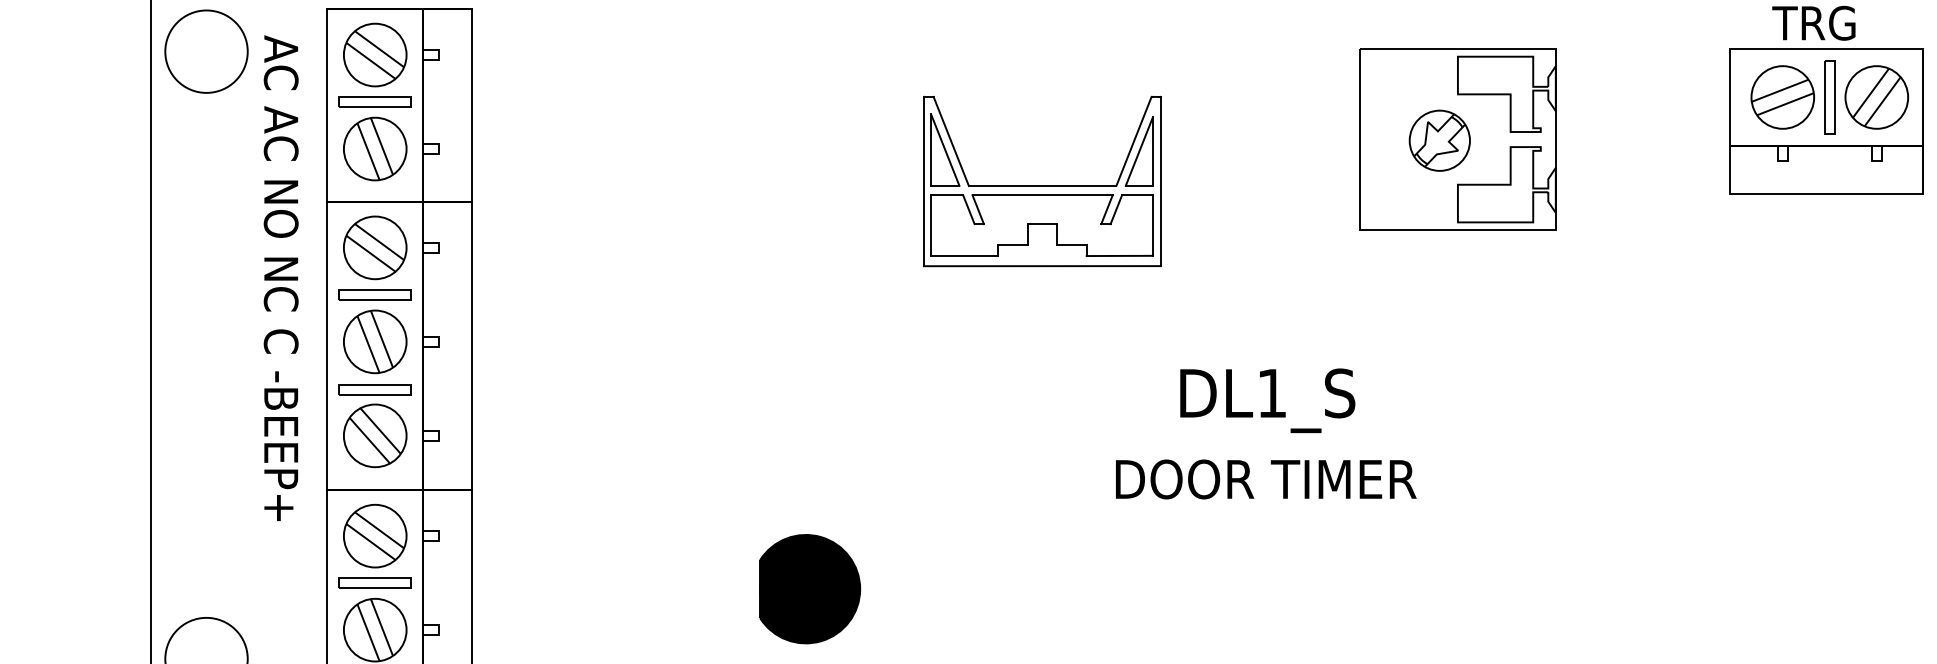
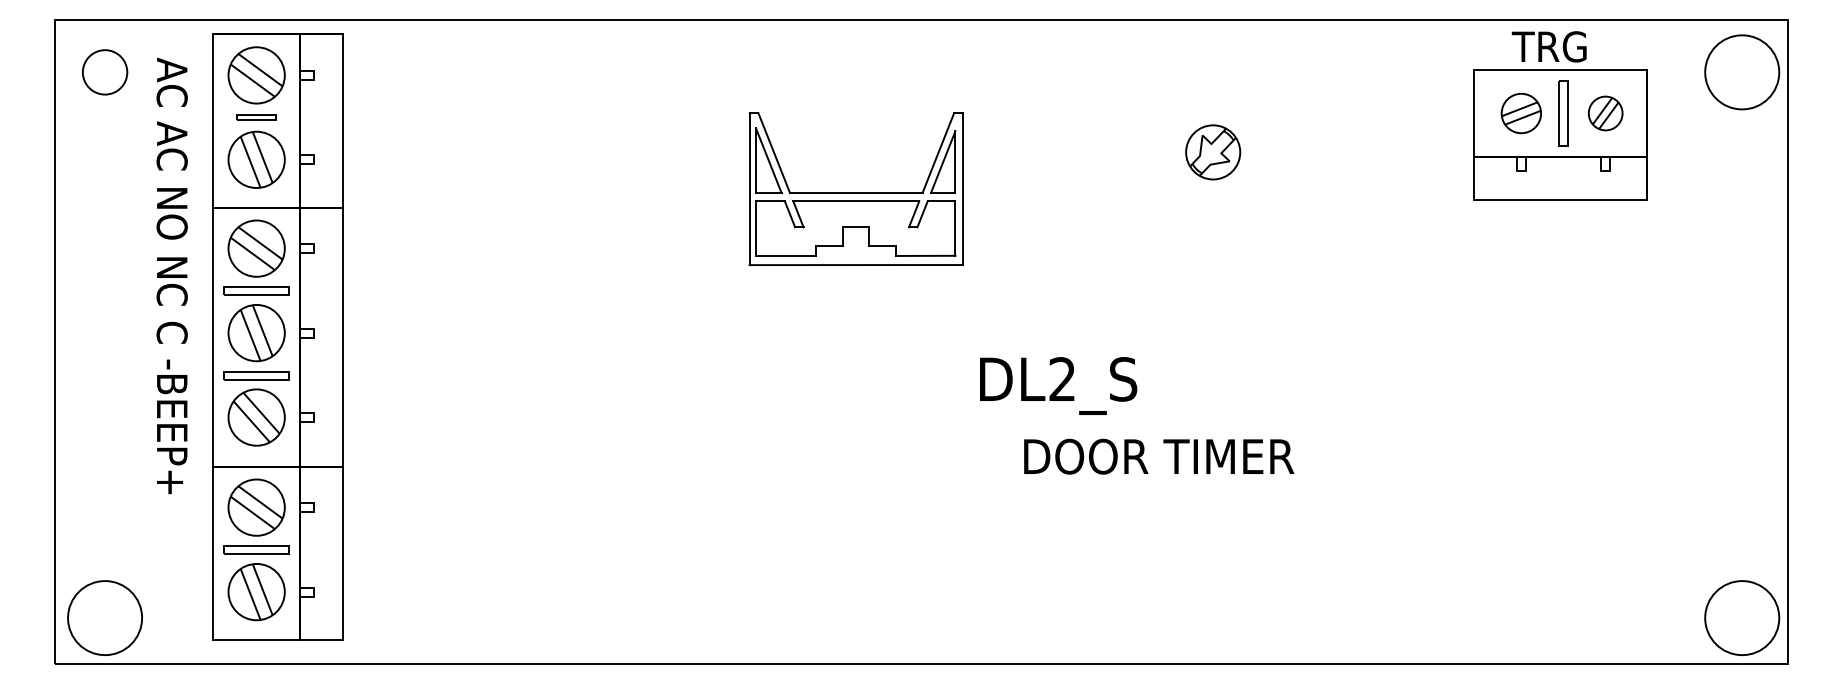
circle: (206, 51) -> (105, 72), size x0.6
part: (1782, 97) -> (1521, 113), size x0.7
part: (1876, 97) -> (1605, 113), size x0.6
part: (375, 101) -> (256, 117), size x0.6
part: (1457, 139) -> (1229, 151), removed
text: (1271, 392) -> (1061, 378), DL1_S -> DL2_S
text: (1266, 479) -> (1159, 456), moved
part: (810, 588) -> (647, 554), removed

